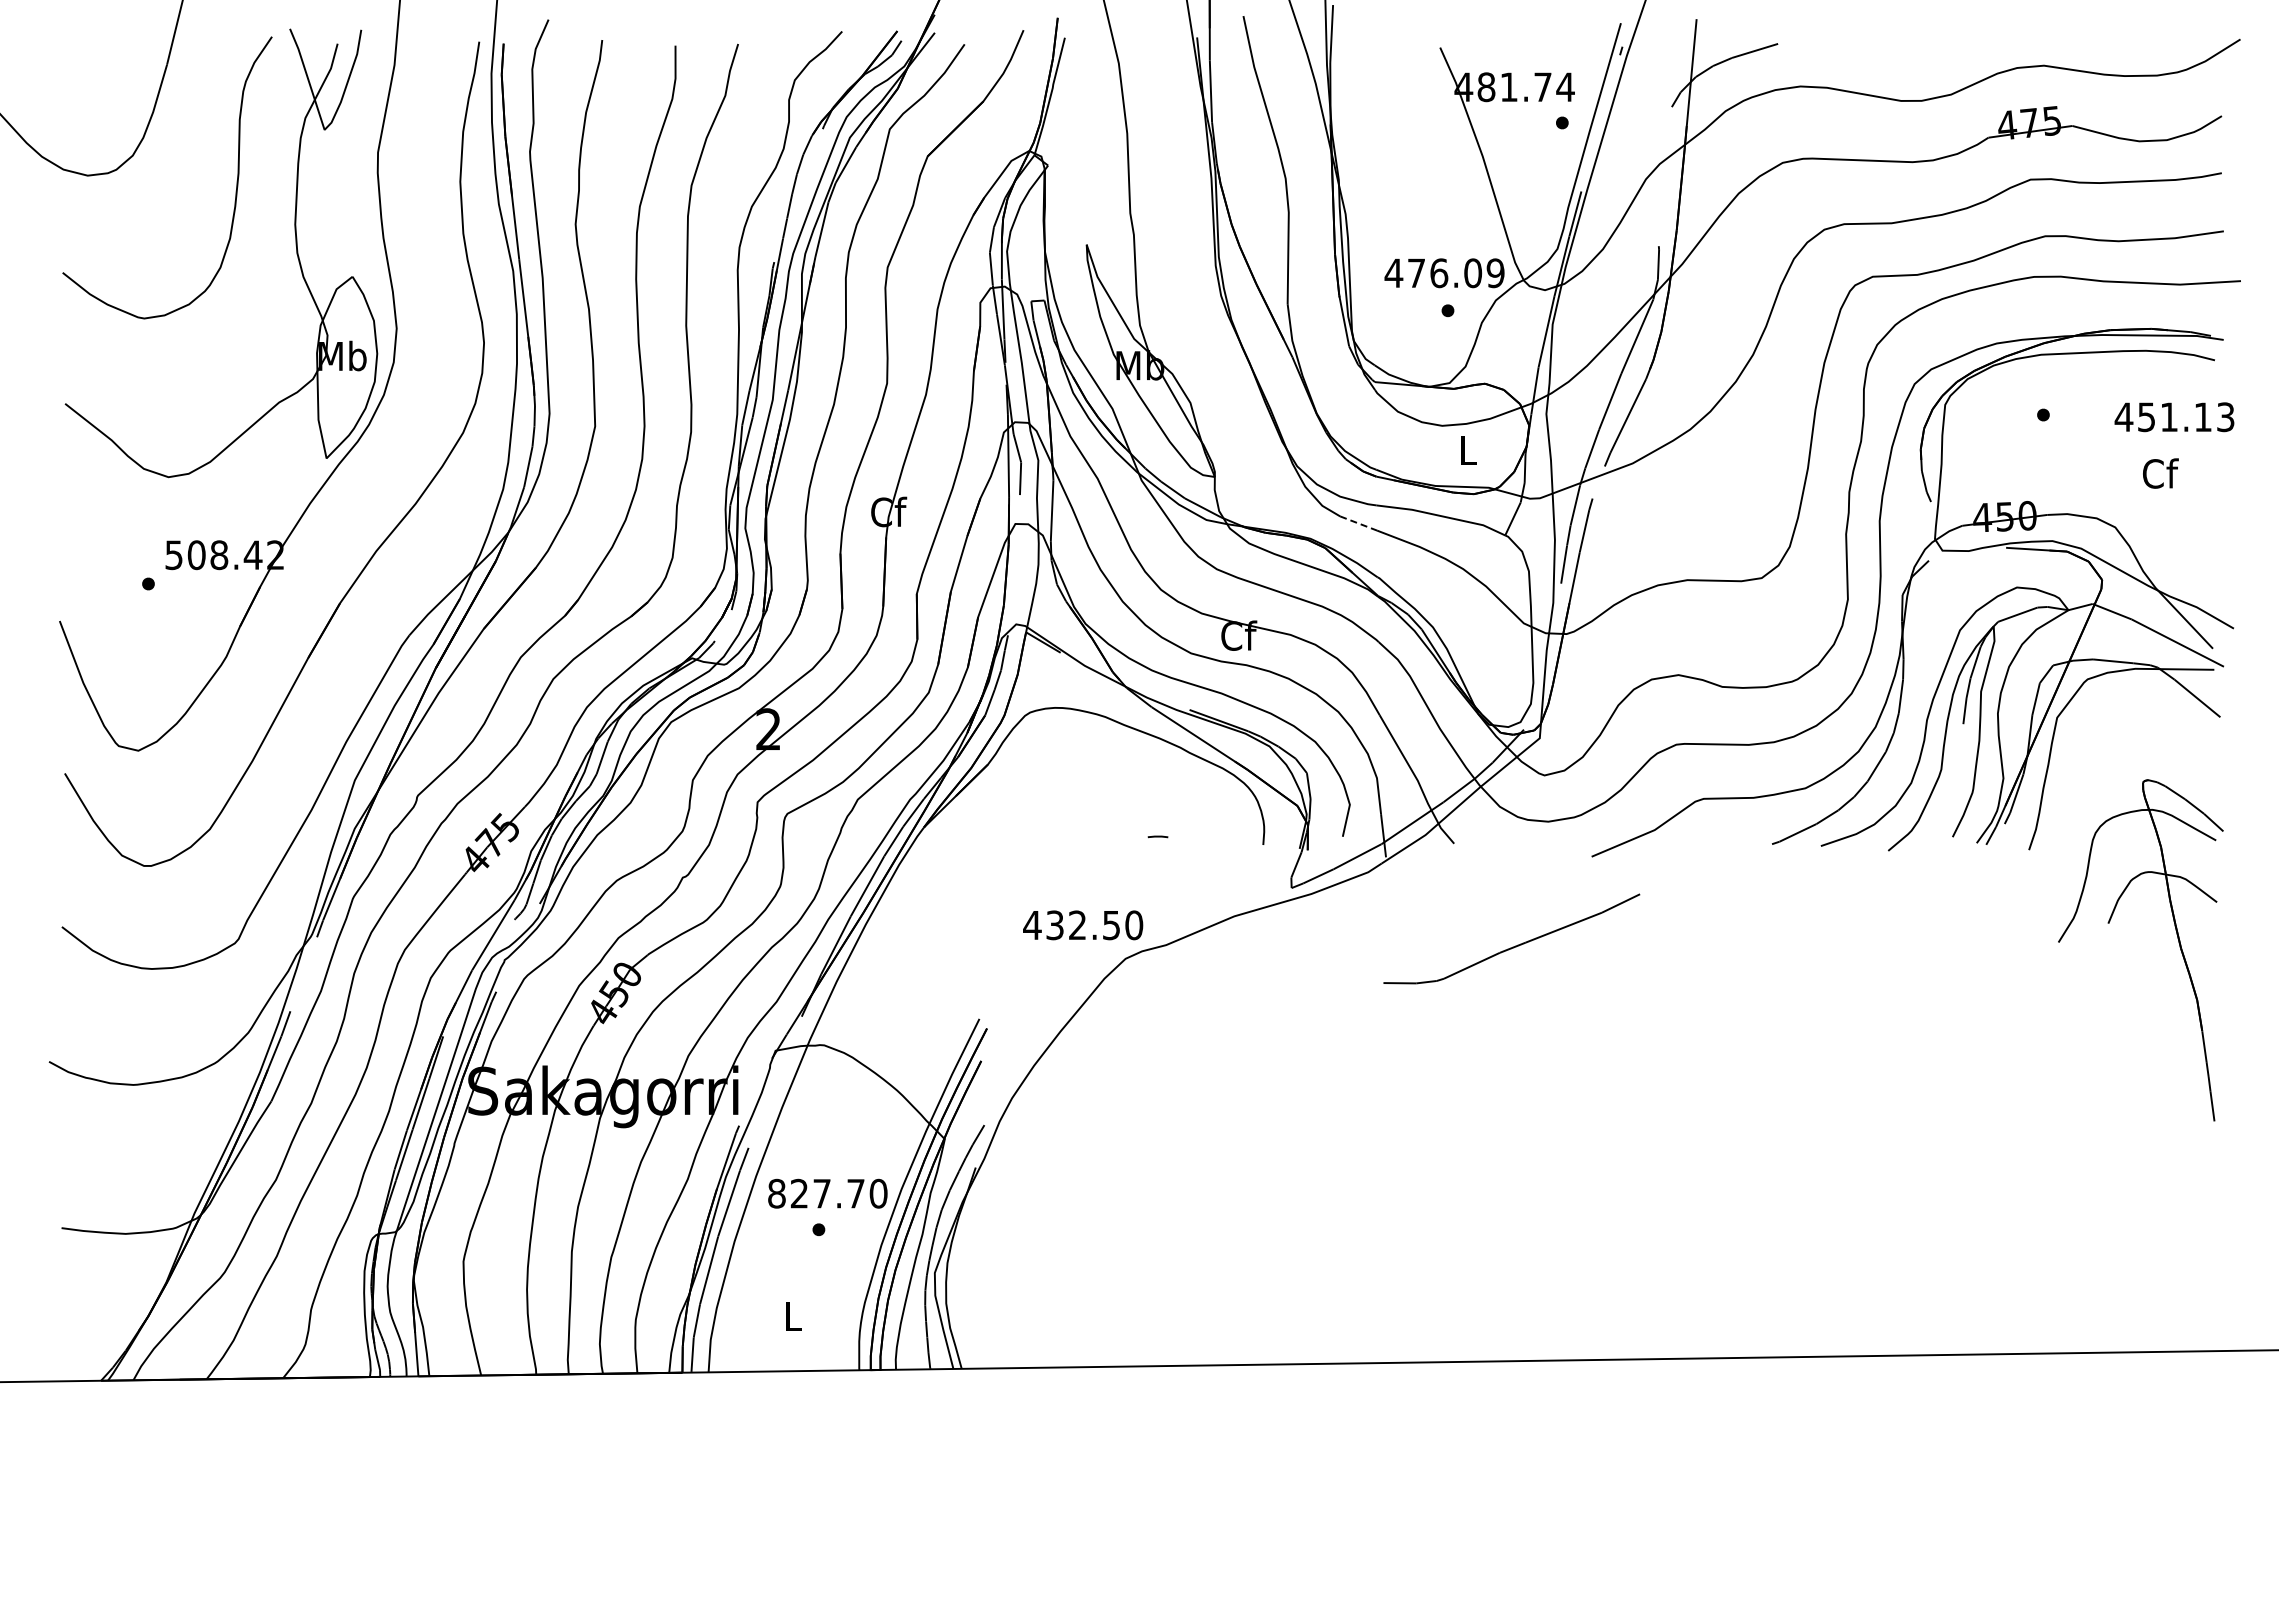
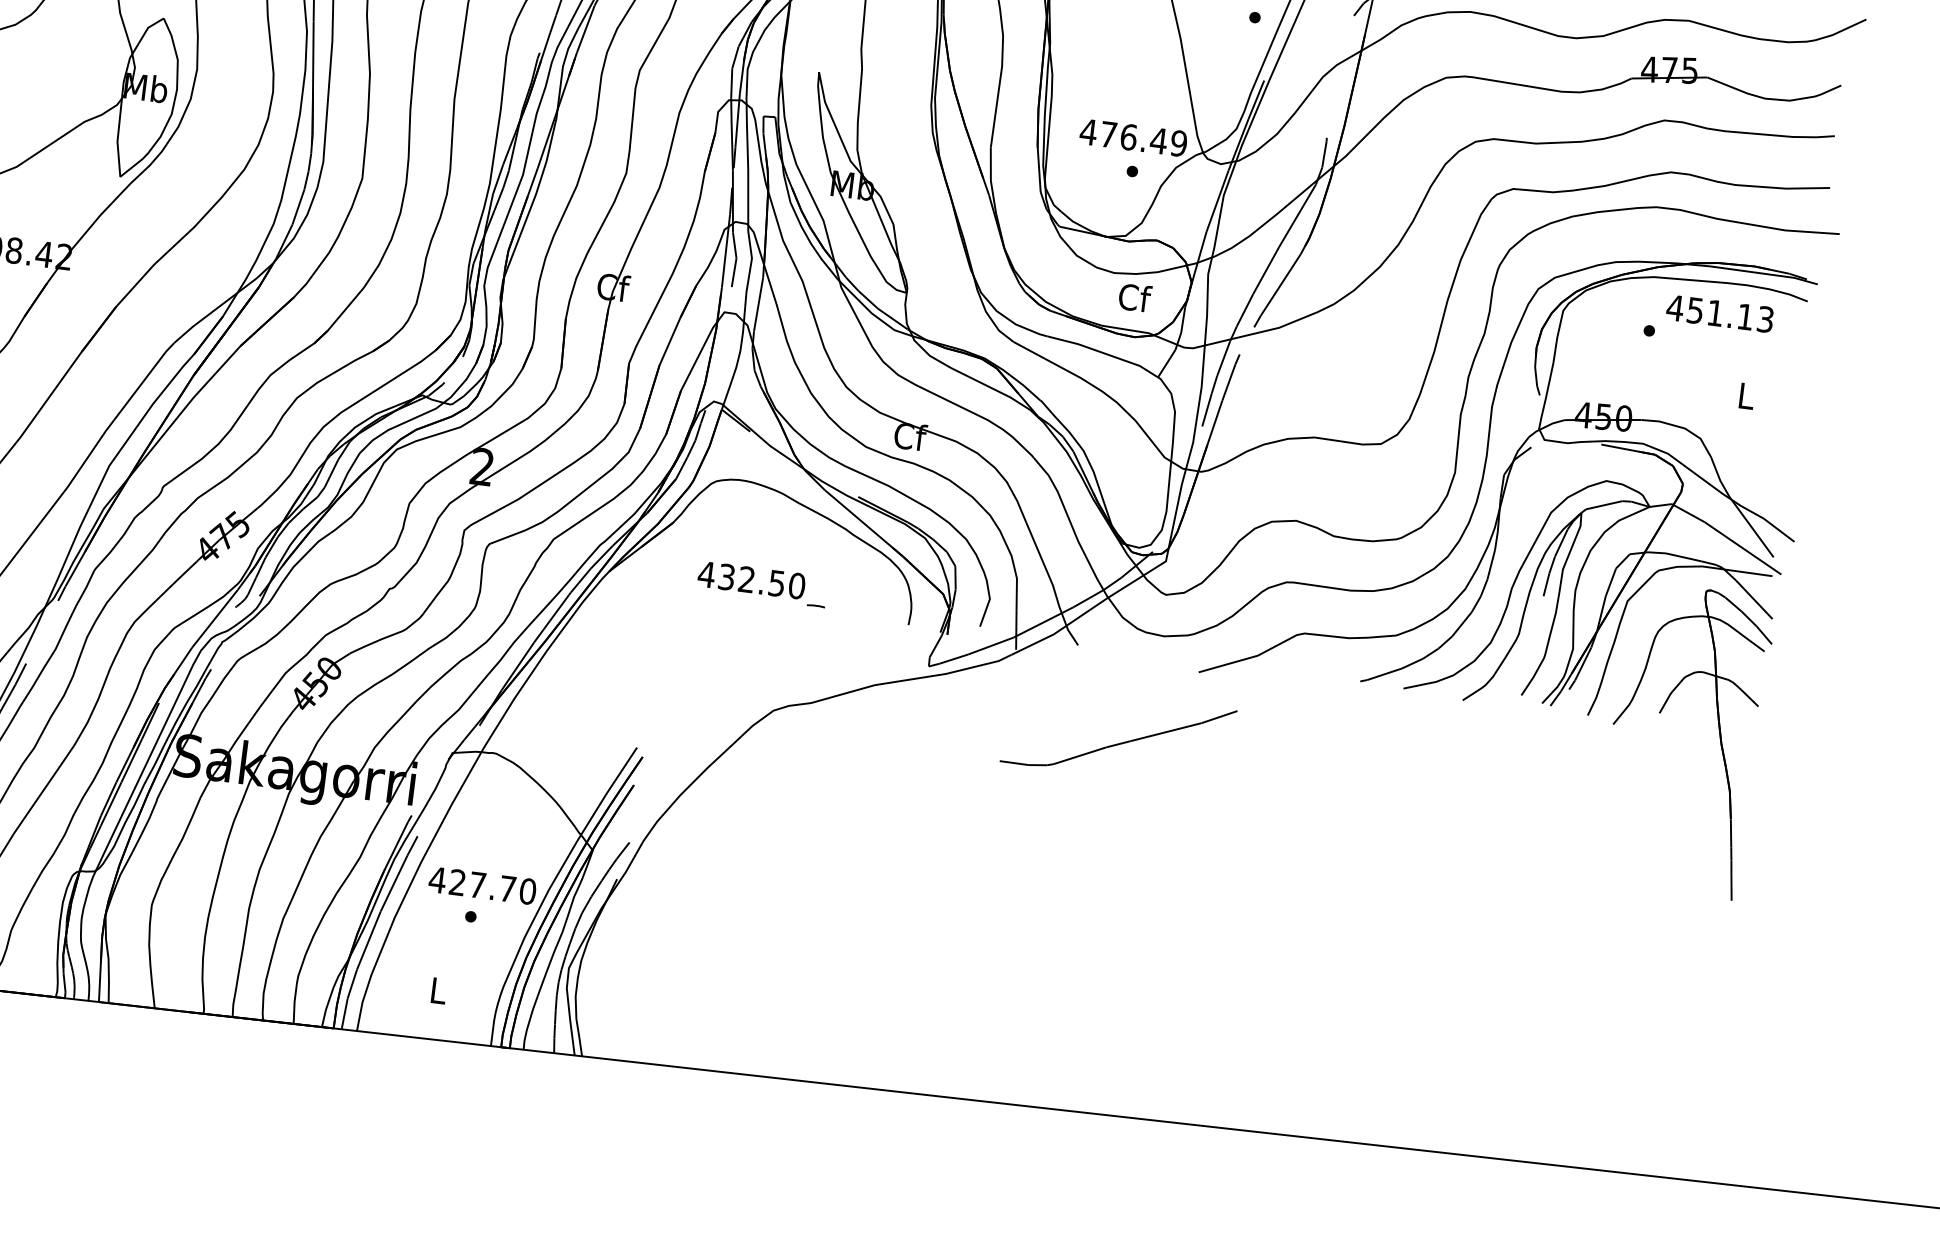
text: (1472, 273) -> (1158, 141), 476.09 -> 476.49
text: (2174, 417) -> (1720, 314), moved
text: (1468, 450) -> (1134, 297), L -> Cf
text: (2160, 473) -> (1746, 395), Cf -> L
line: (1358, 523) -> (1029, 350), dashed -> solid
text: (1083, 925) -> (752, 580), moved
part: (2178, 943) -> (1719, 738), moved
text: (776, 1193) -> (437, 879), 827.70 -> 427.70

